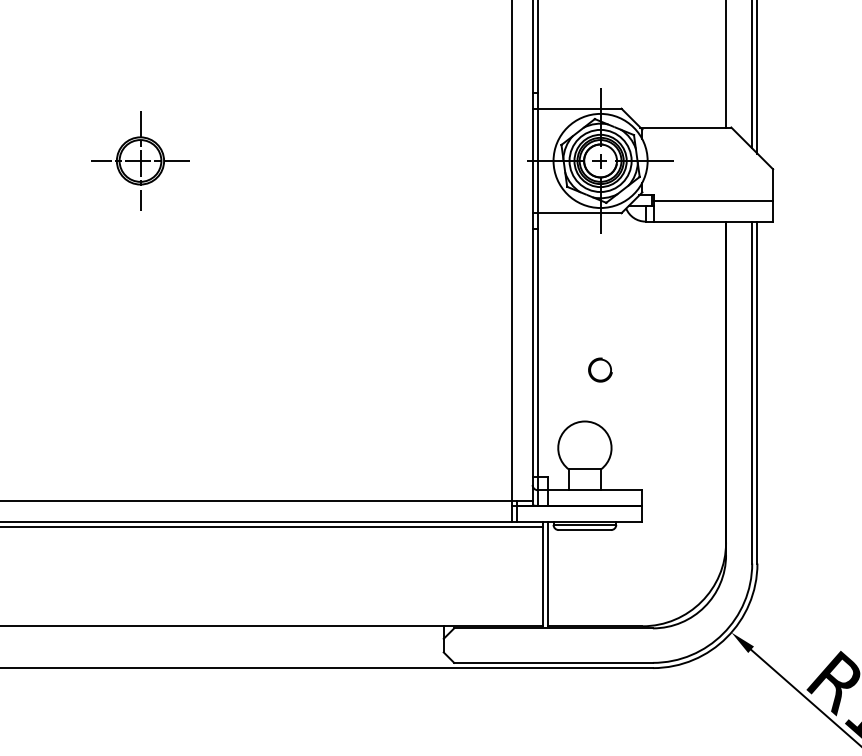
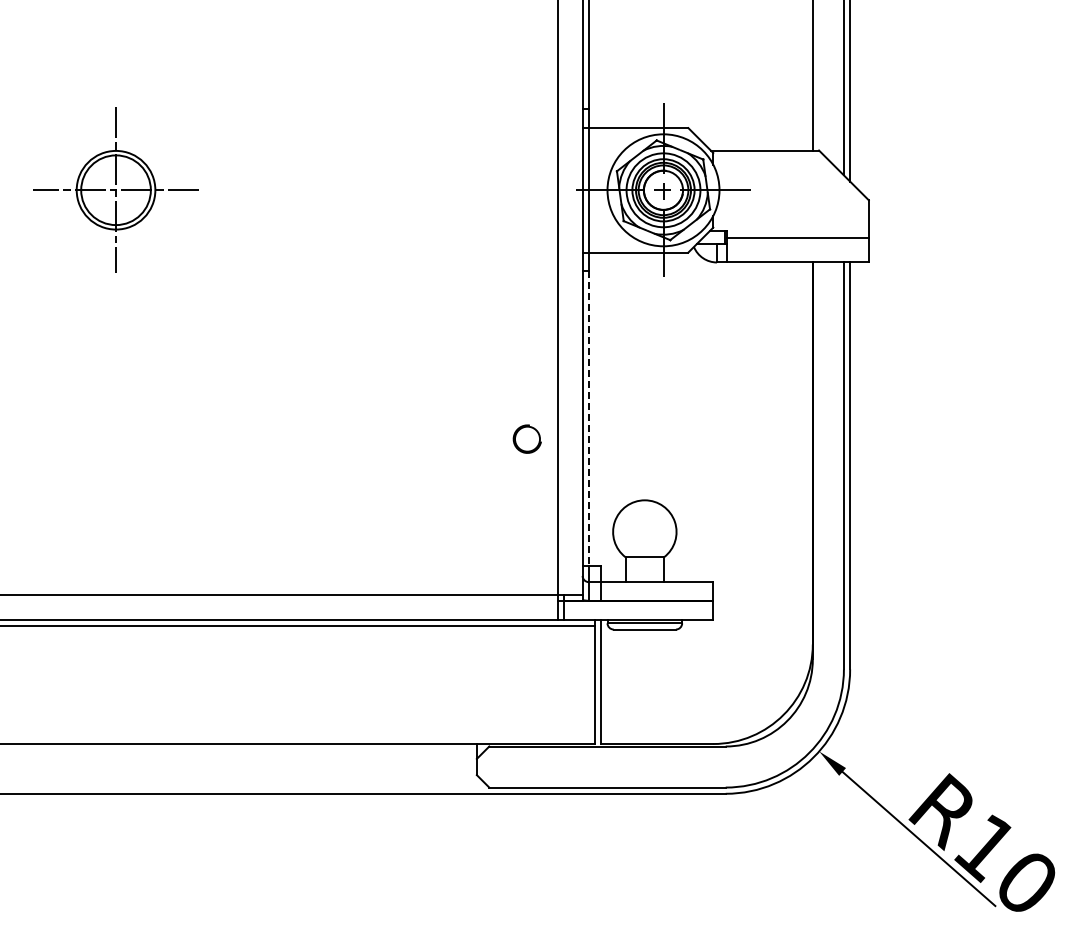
part: (140, 161) -> (115, 190), size x1.4
line: (537, 353) -> (588, 419), solid -> dashed
part: (599, 369) -> (526, 438), moved

